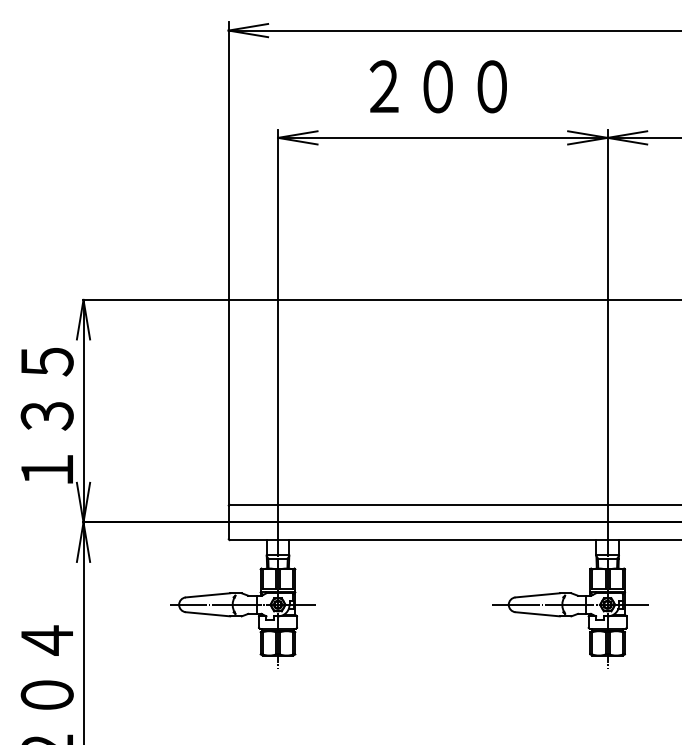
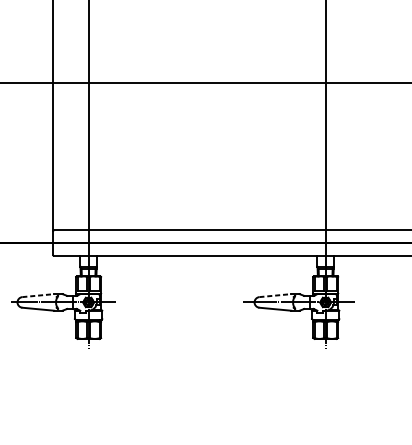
line: (208, 595) -> (38, 295), solid -> dashed
line: (538, 595) -> (275, 295), solid -> dashed

